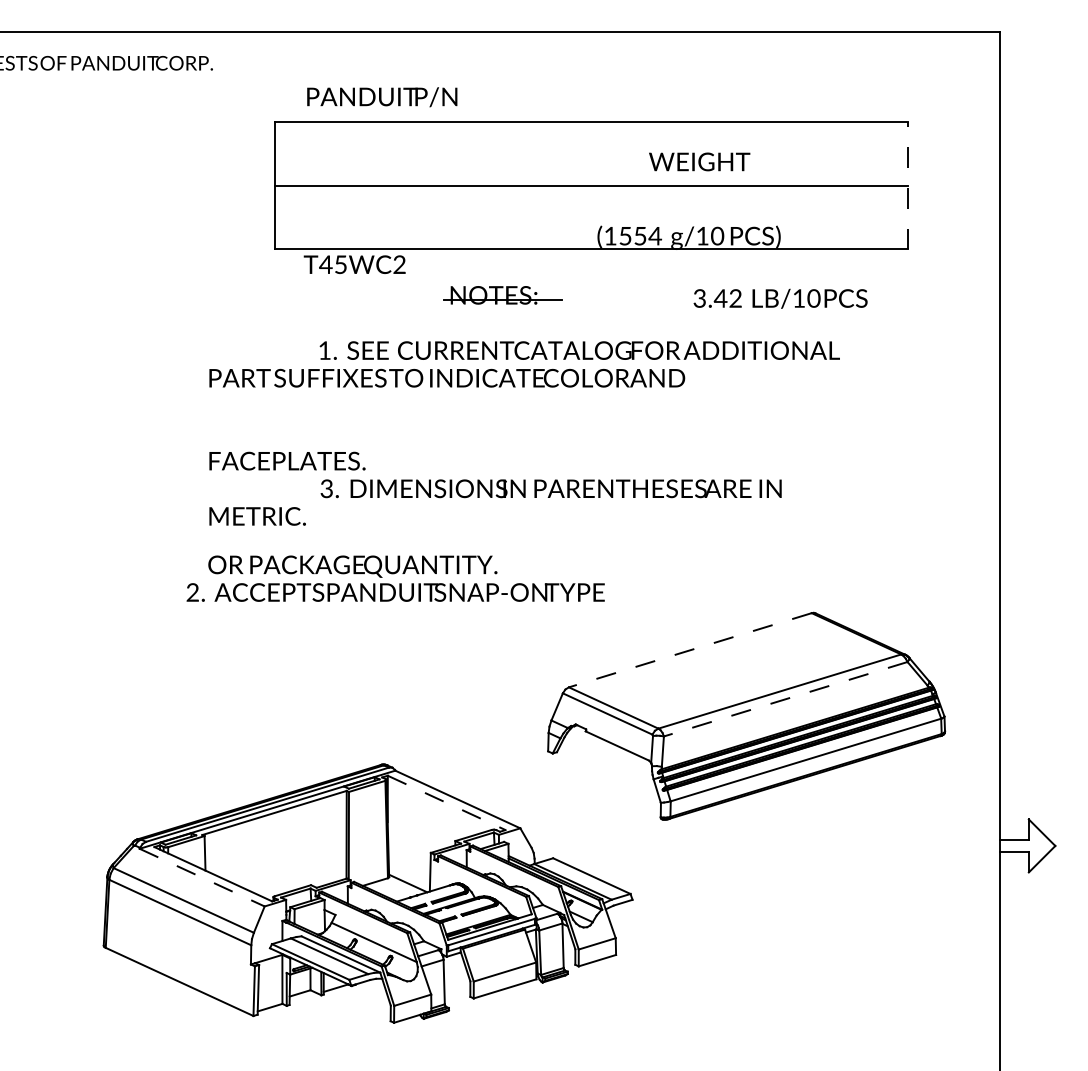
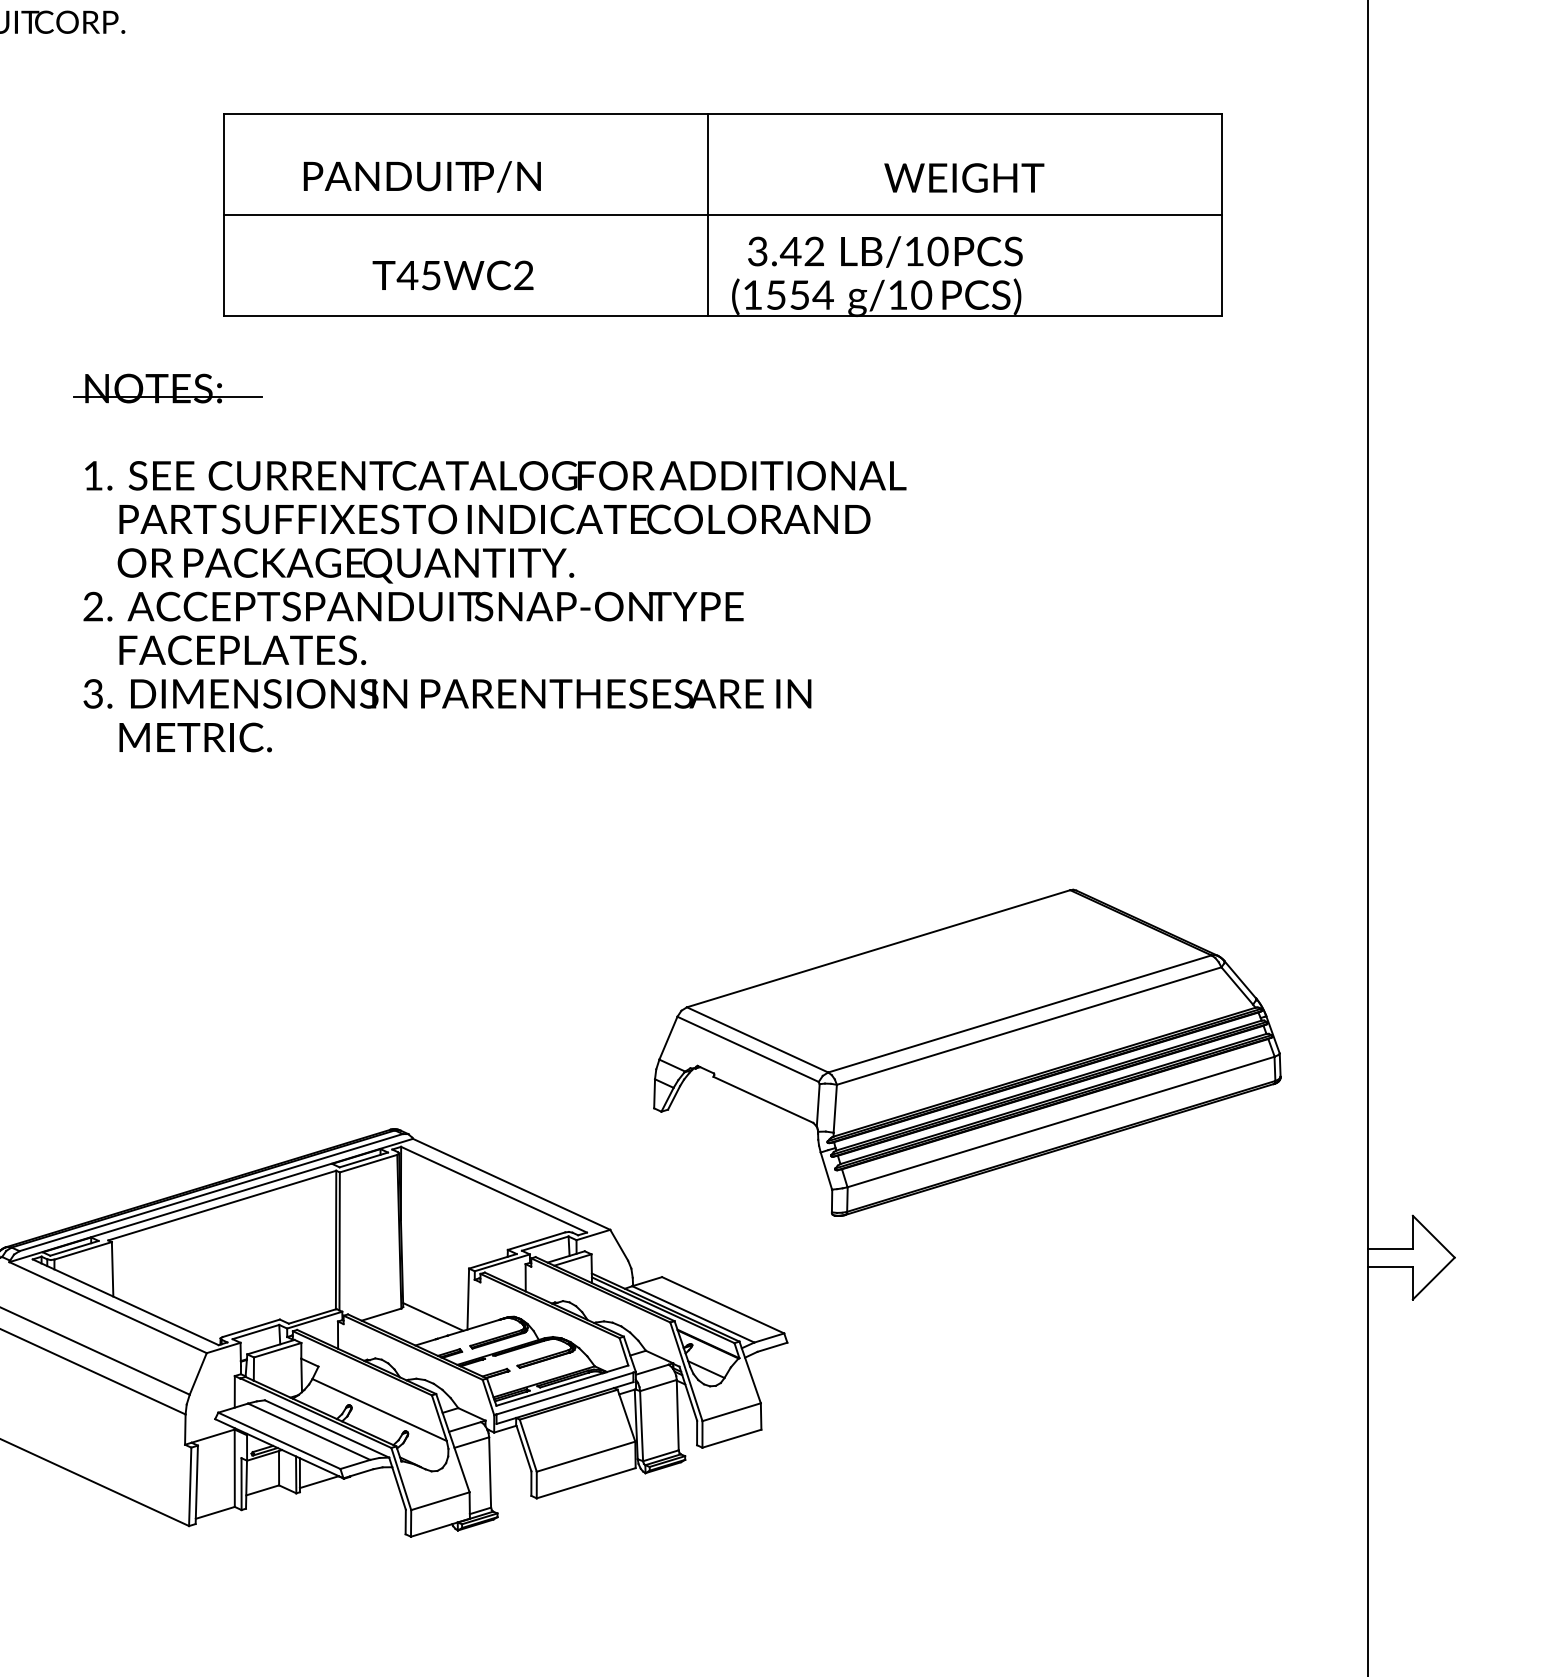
text: (382, 97) -> (422, 177), moved
text: (699, 161) -> (964, 177), moved
line: (582, 185) -> (708, 215), added
line: (907, 185) -> (1221, 215), dashed -> solid
text: (354, 264) -> (452, 275), moved
part: (502, 295) -> (167, 388), moved
text: (780, 298) -> (885, 251), moved
text: (579, 350) -> (495, 475), moved
text: (550, 488) -> (446, 693), moved
text: (395, 578) -> (413, 584), moved
line: (690, 650) -> (878, 949), dashed -> solid
line: (785, 699) -> (1028, 1026), dashed -> solid
line: (446, 802) -> (493, 1189), dashed -> solid
line: (202, 877) -> (108, 1307), dashed -> solid

